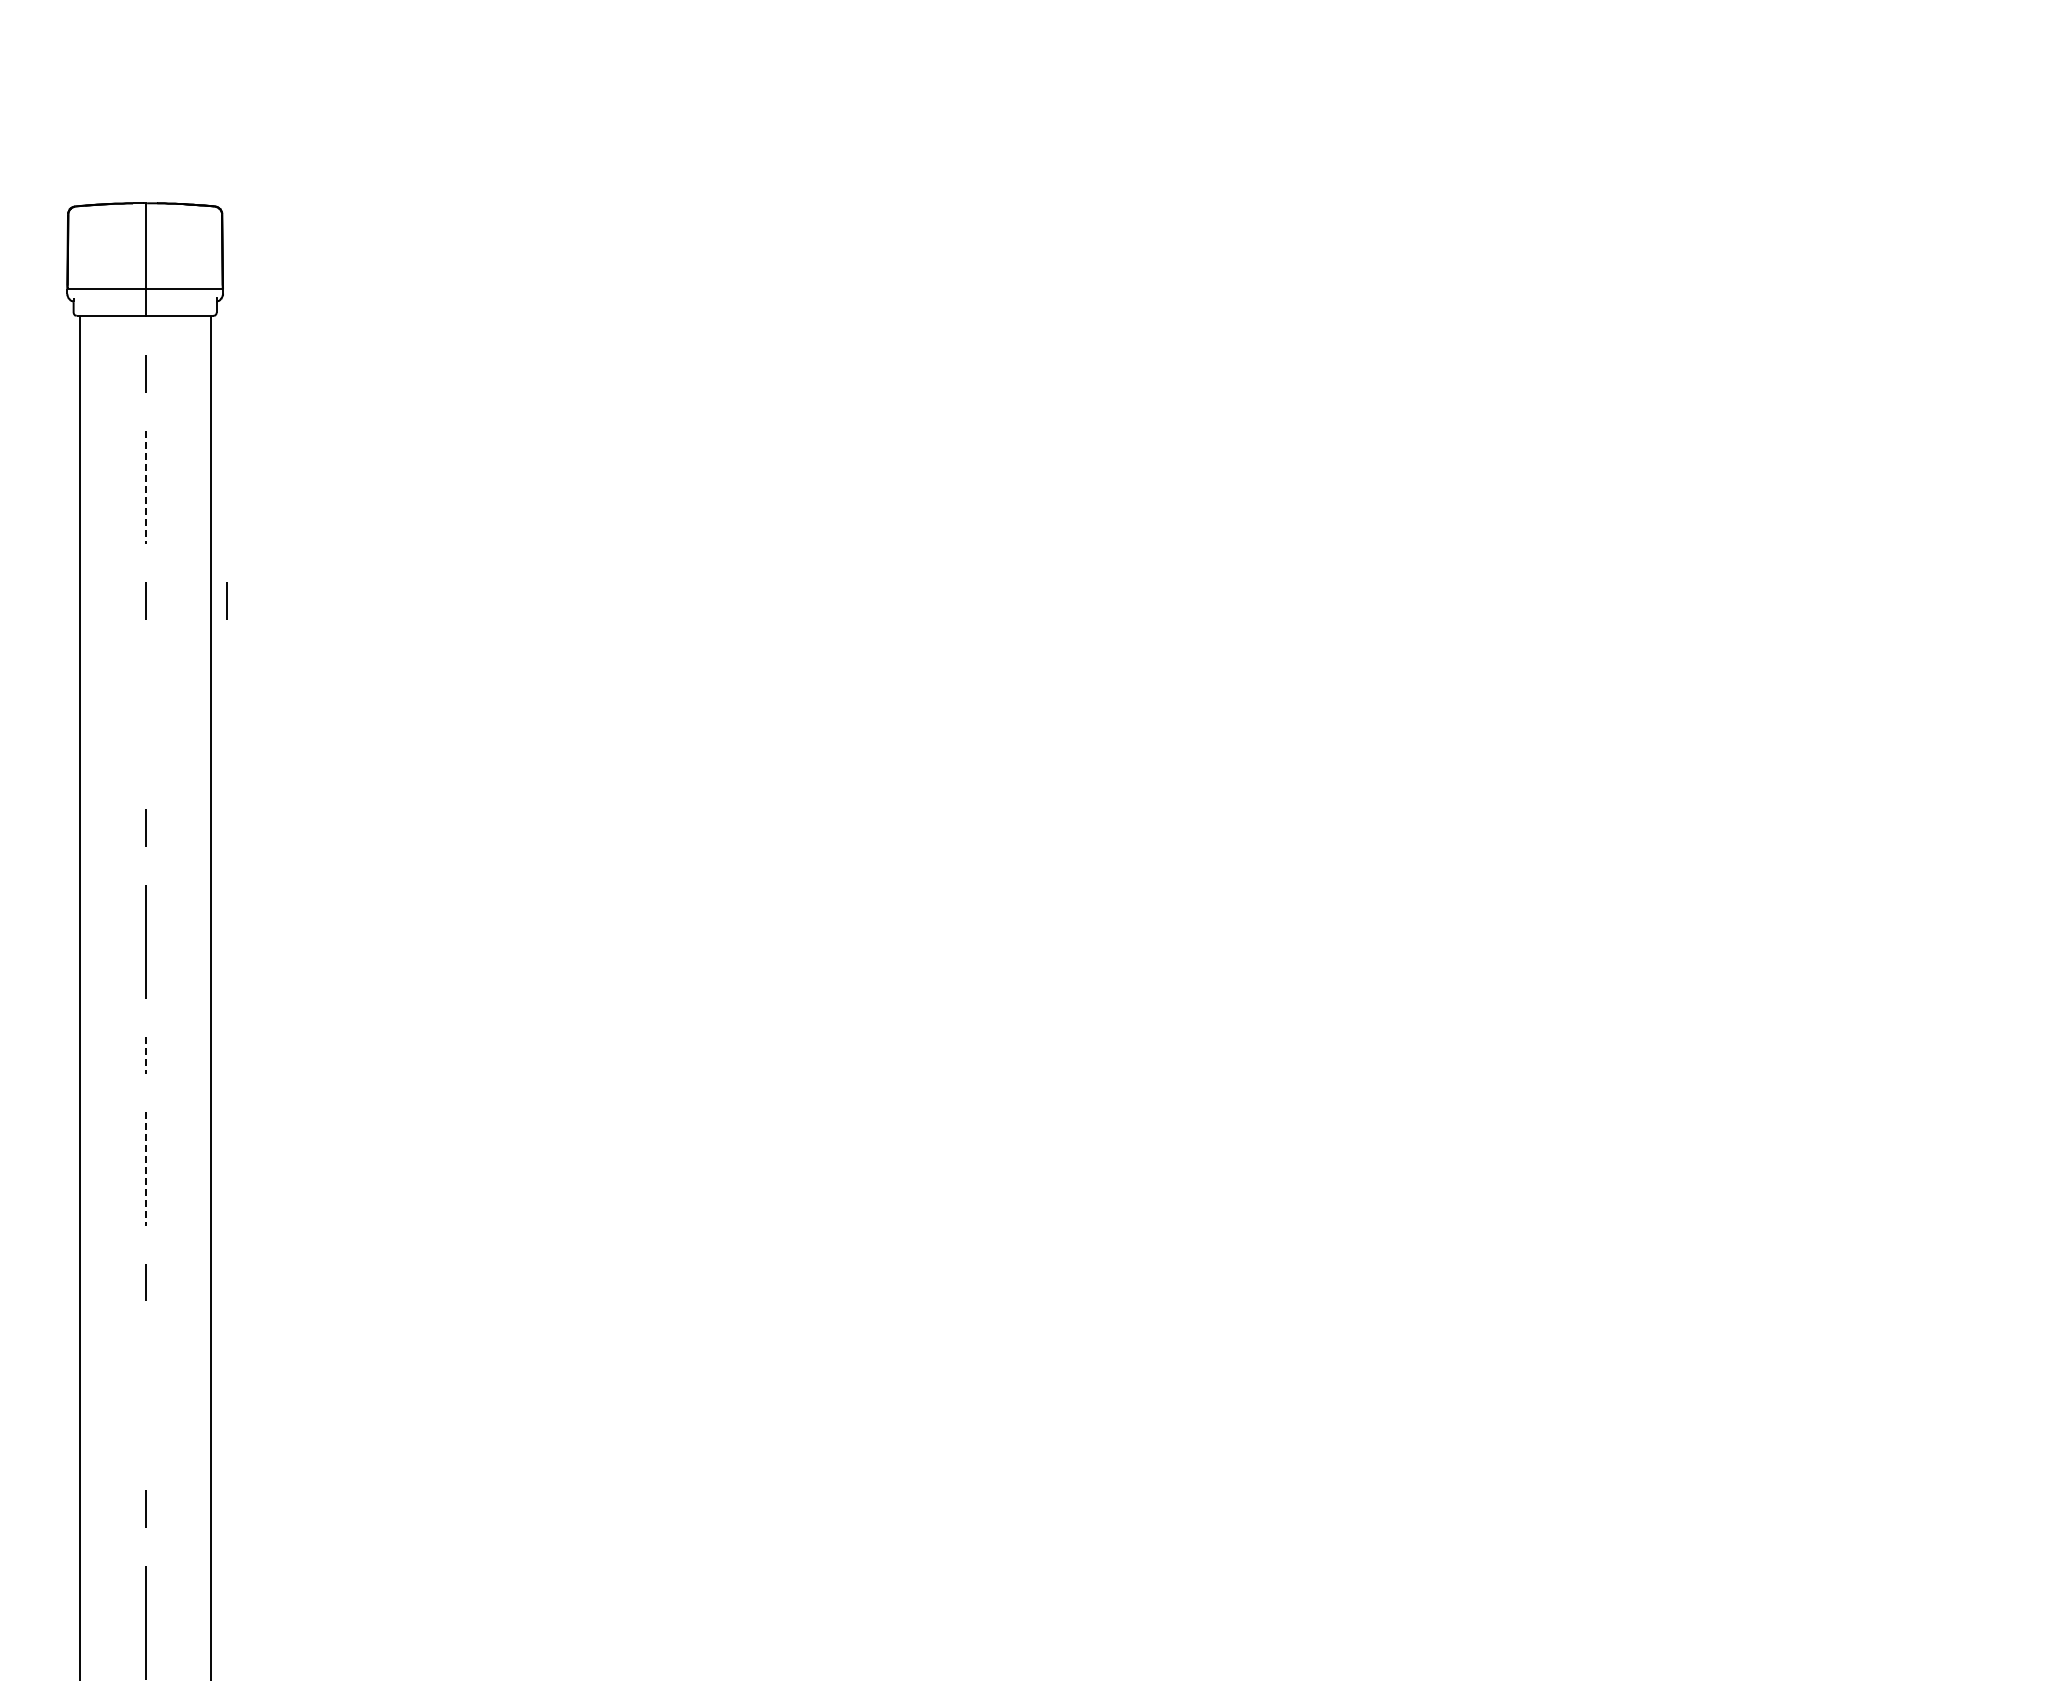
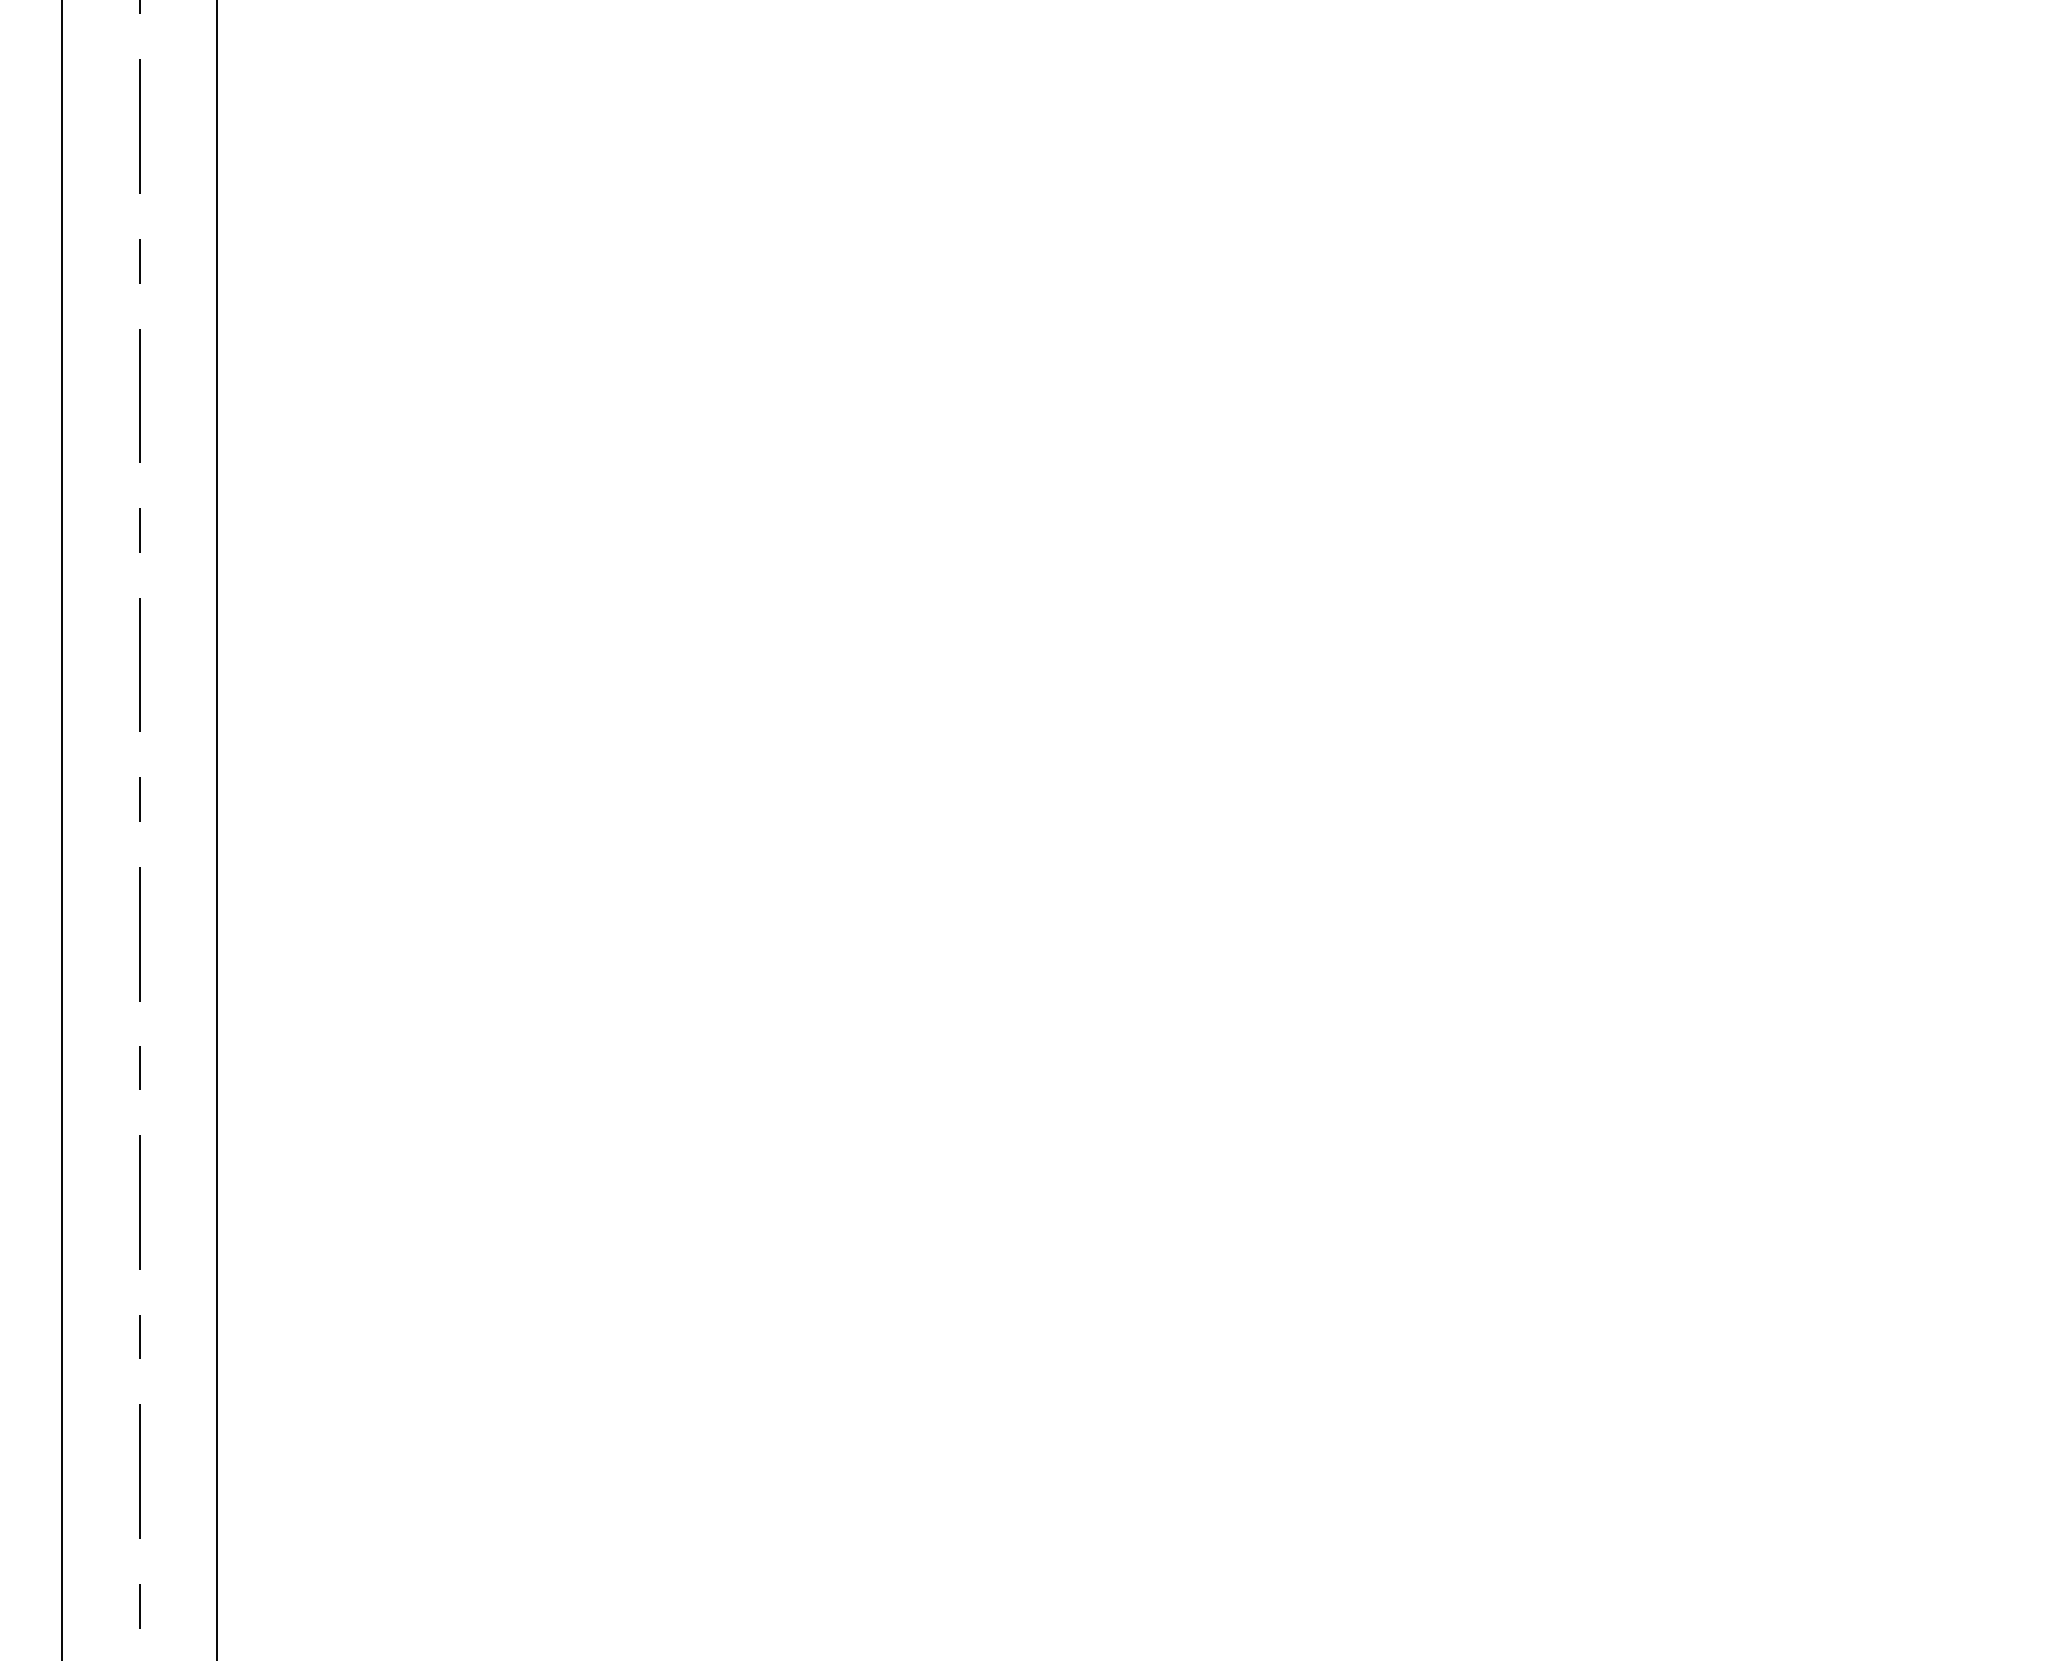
line: (146, 487) -> (140, 126), dashed -> solid
line: (226, 600) -> (235, 260), removed
line: (145, 714) -> (139, 395), added
line: (146, 1055) -> (140, 799), dashed -> solid
line: (146, 1169) -> (140, 934), dashed -> solid
line: (145, 1395) -> (139, 1202), added

